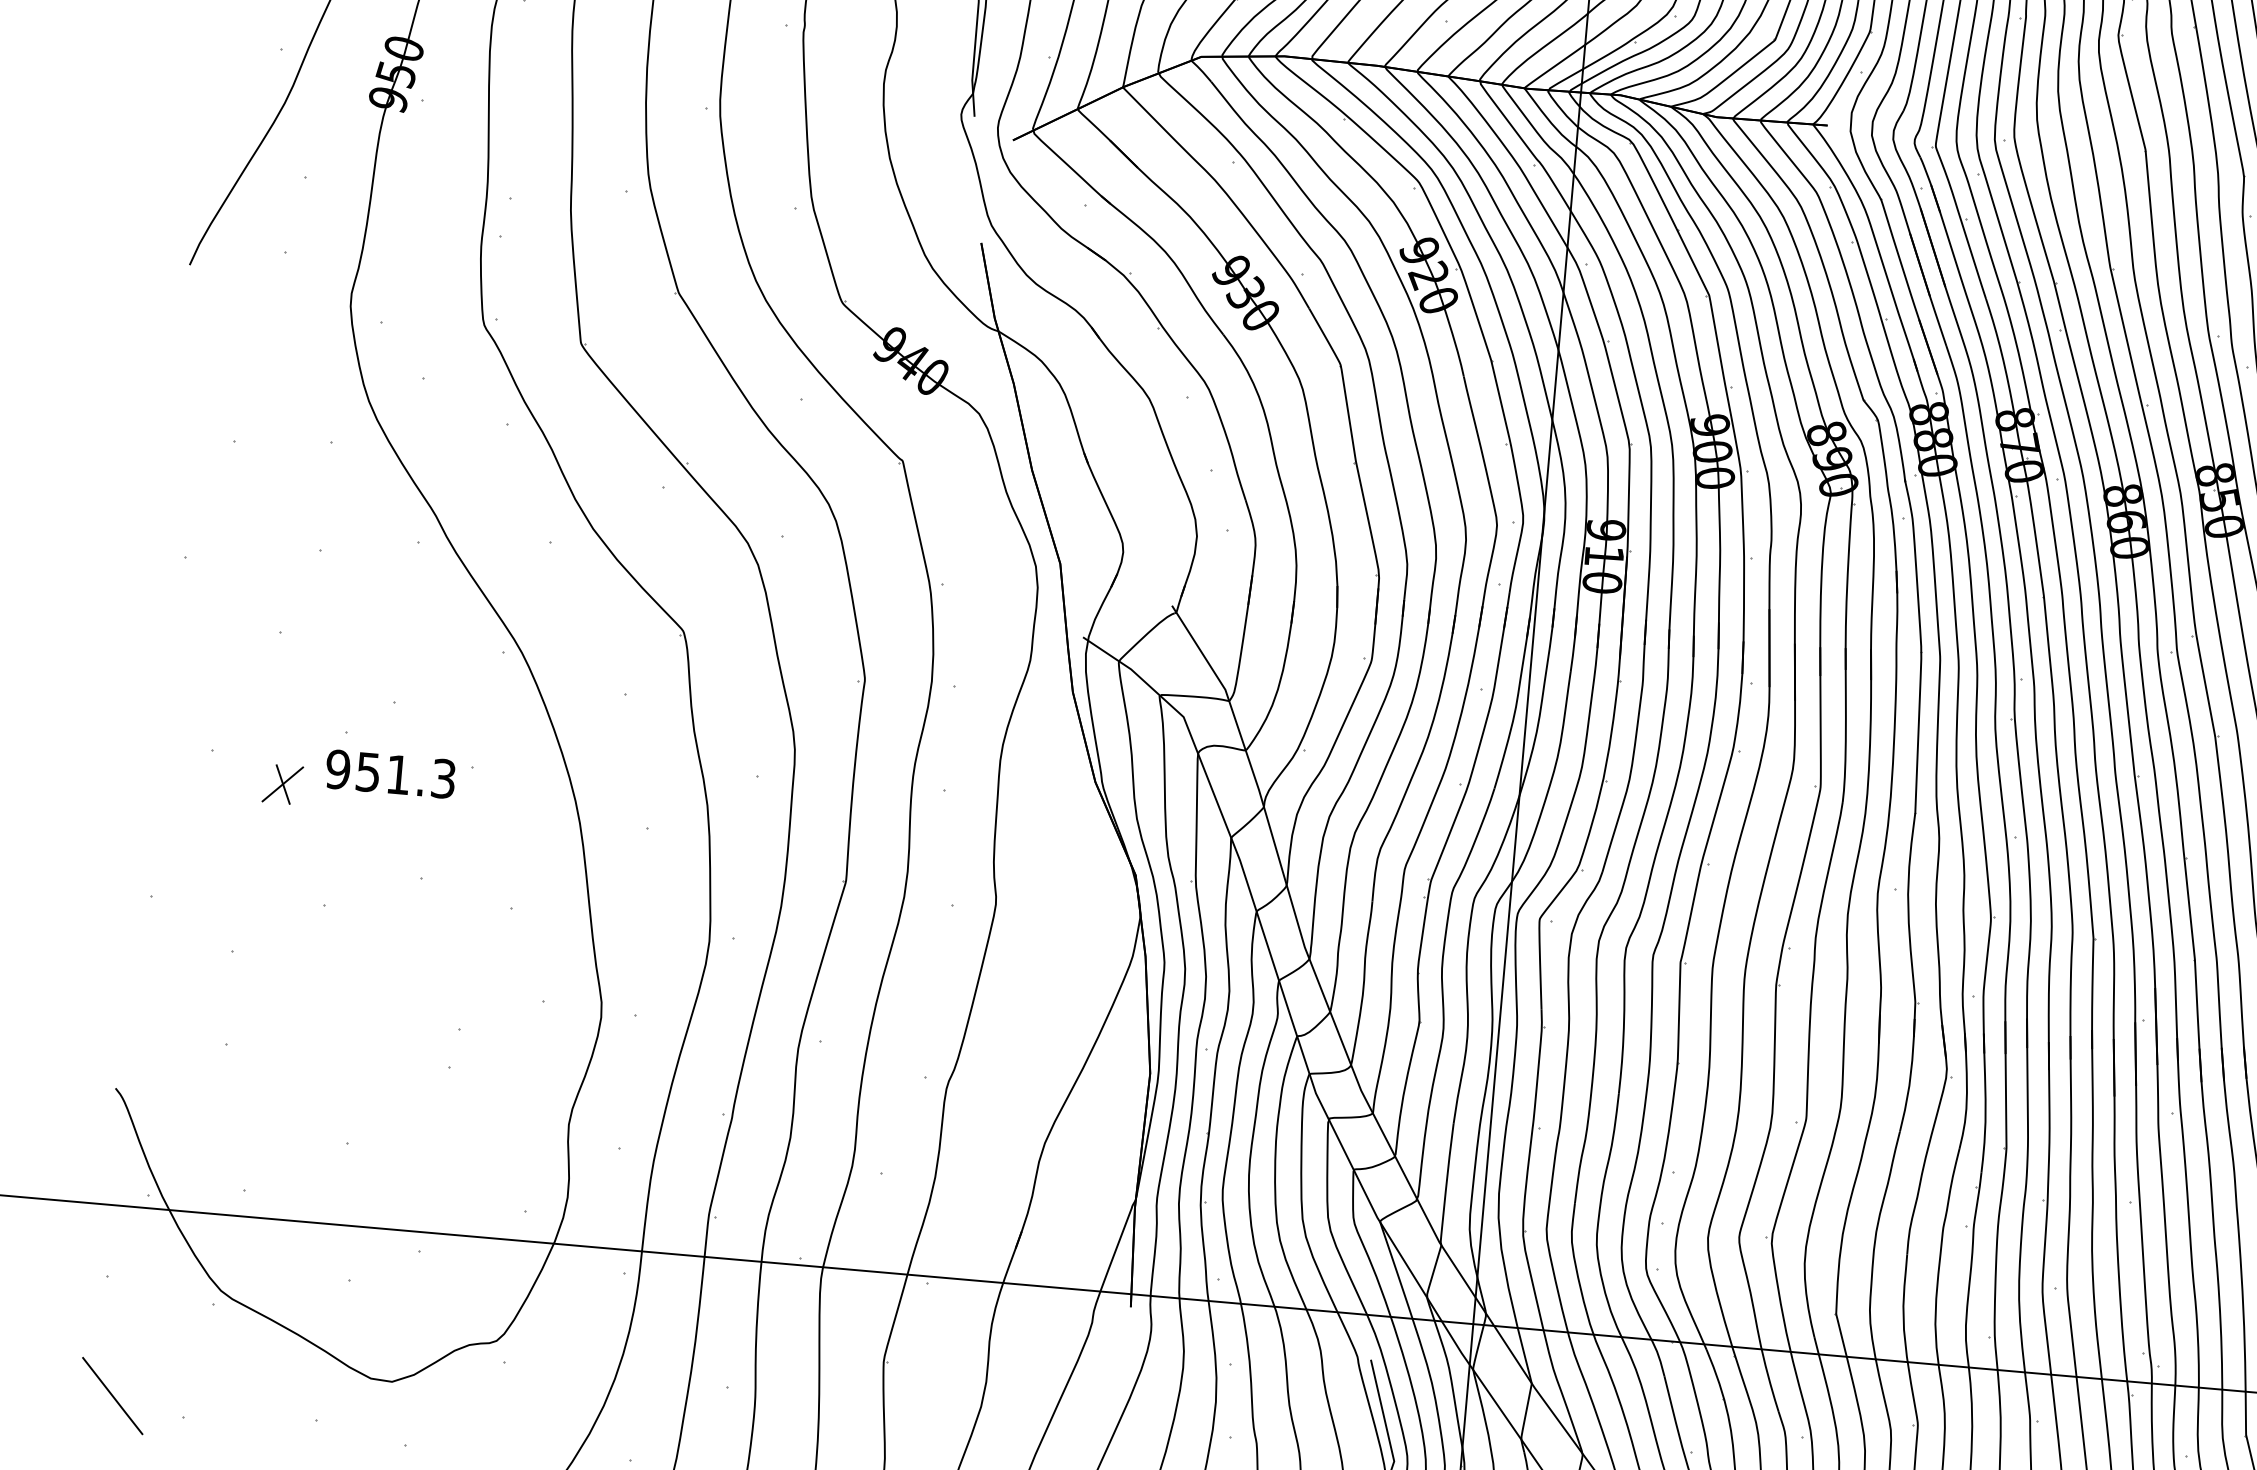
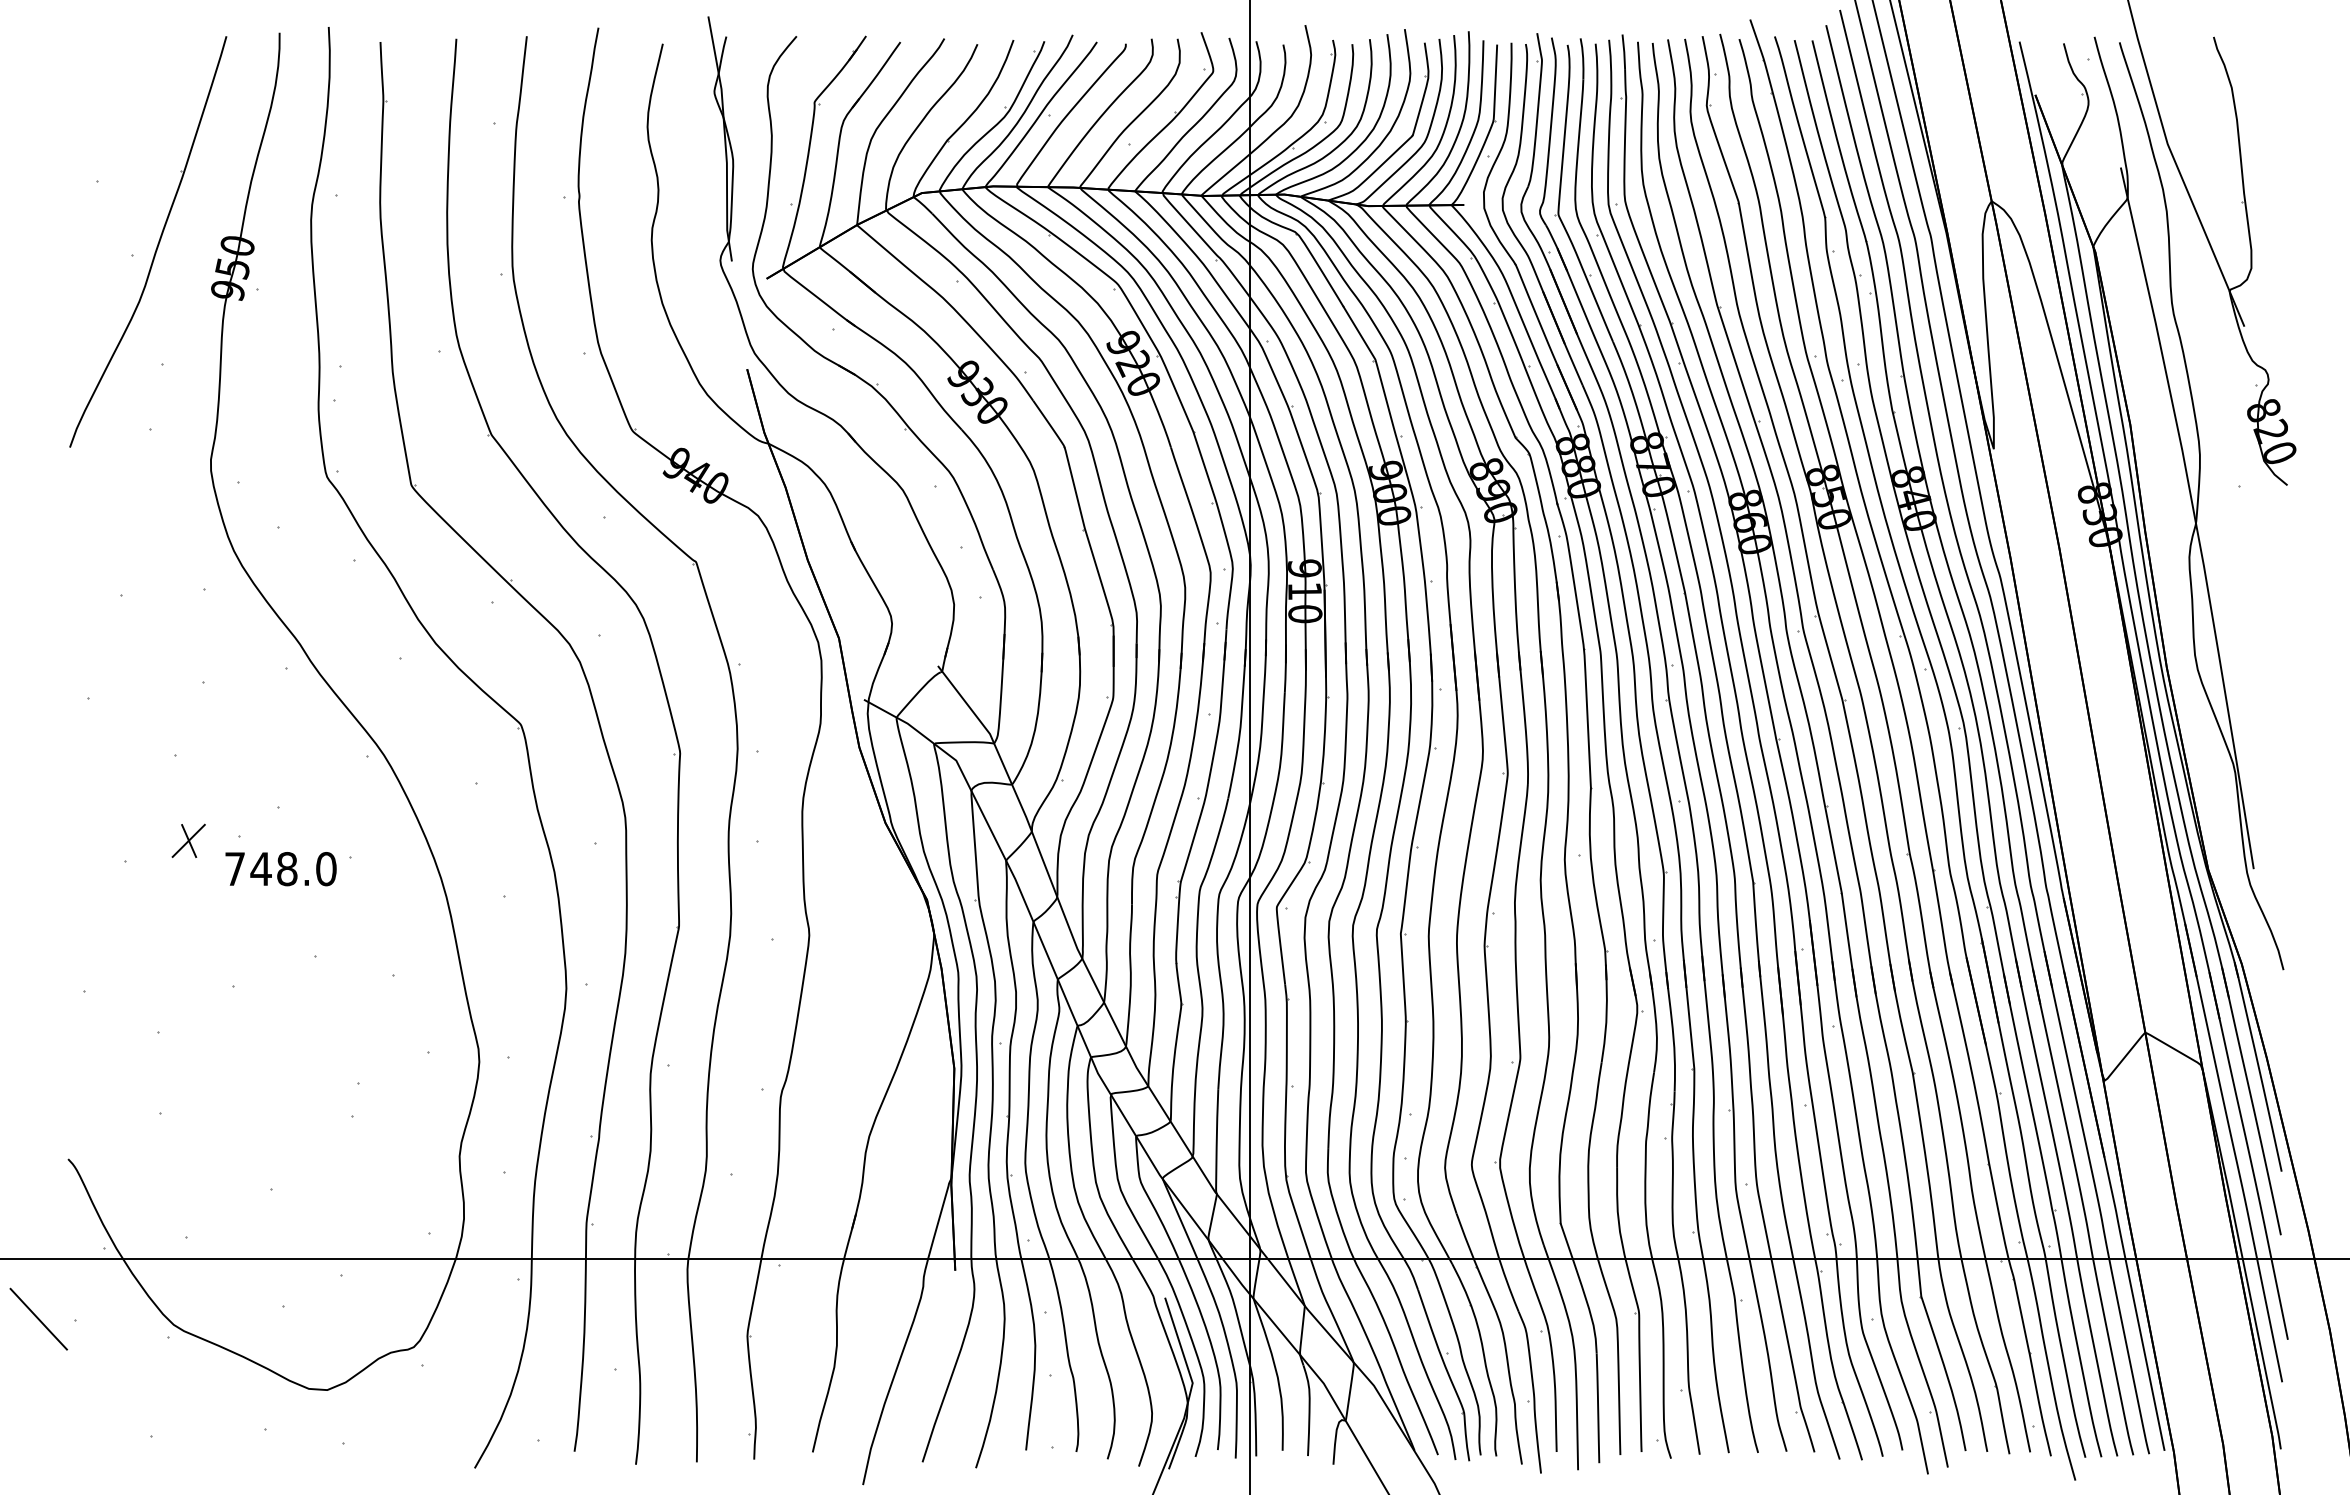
text: (390, 774) -> (280, 869), 951.3 -> 748.0
part: (282, 783) -> (188, 840), moved
line: (112, 1395) -> (38, 1318), moved

